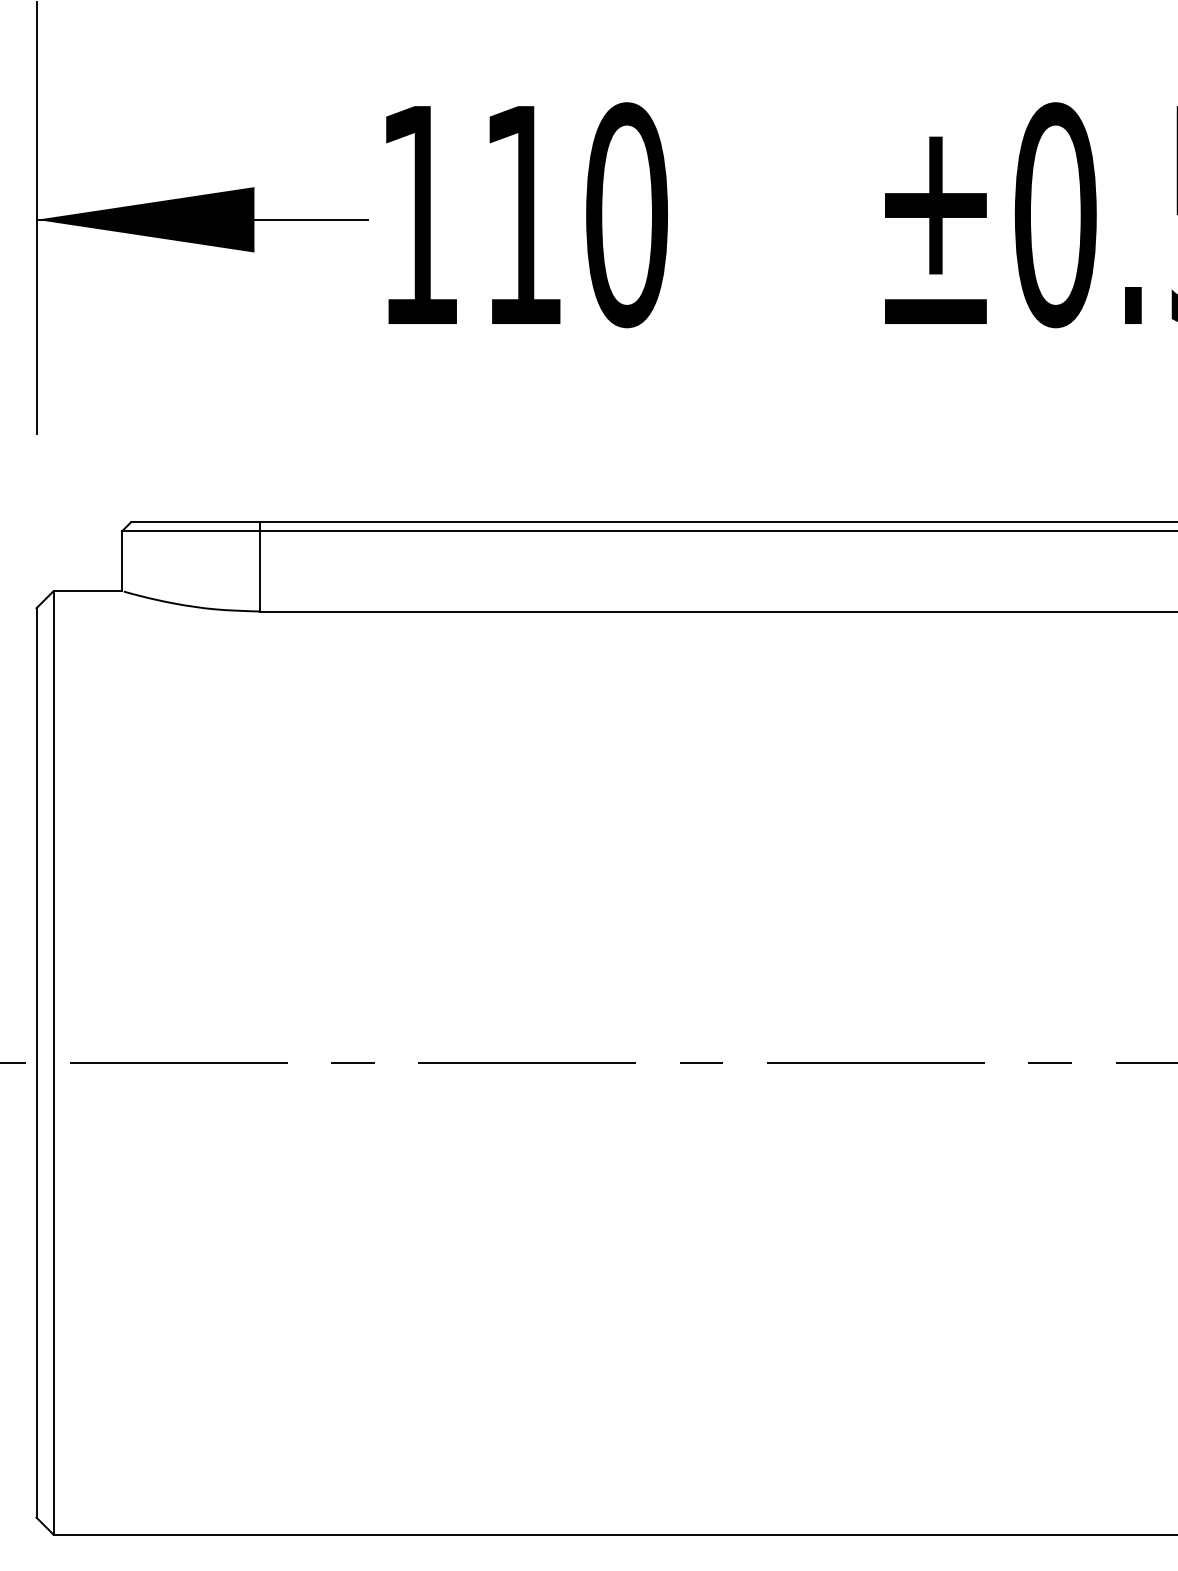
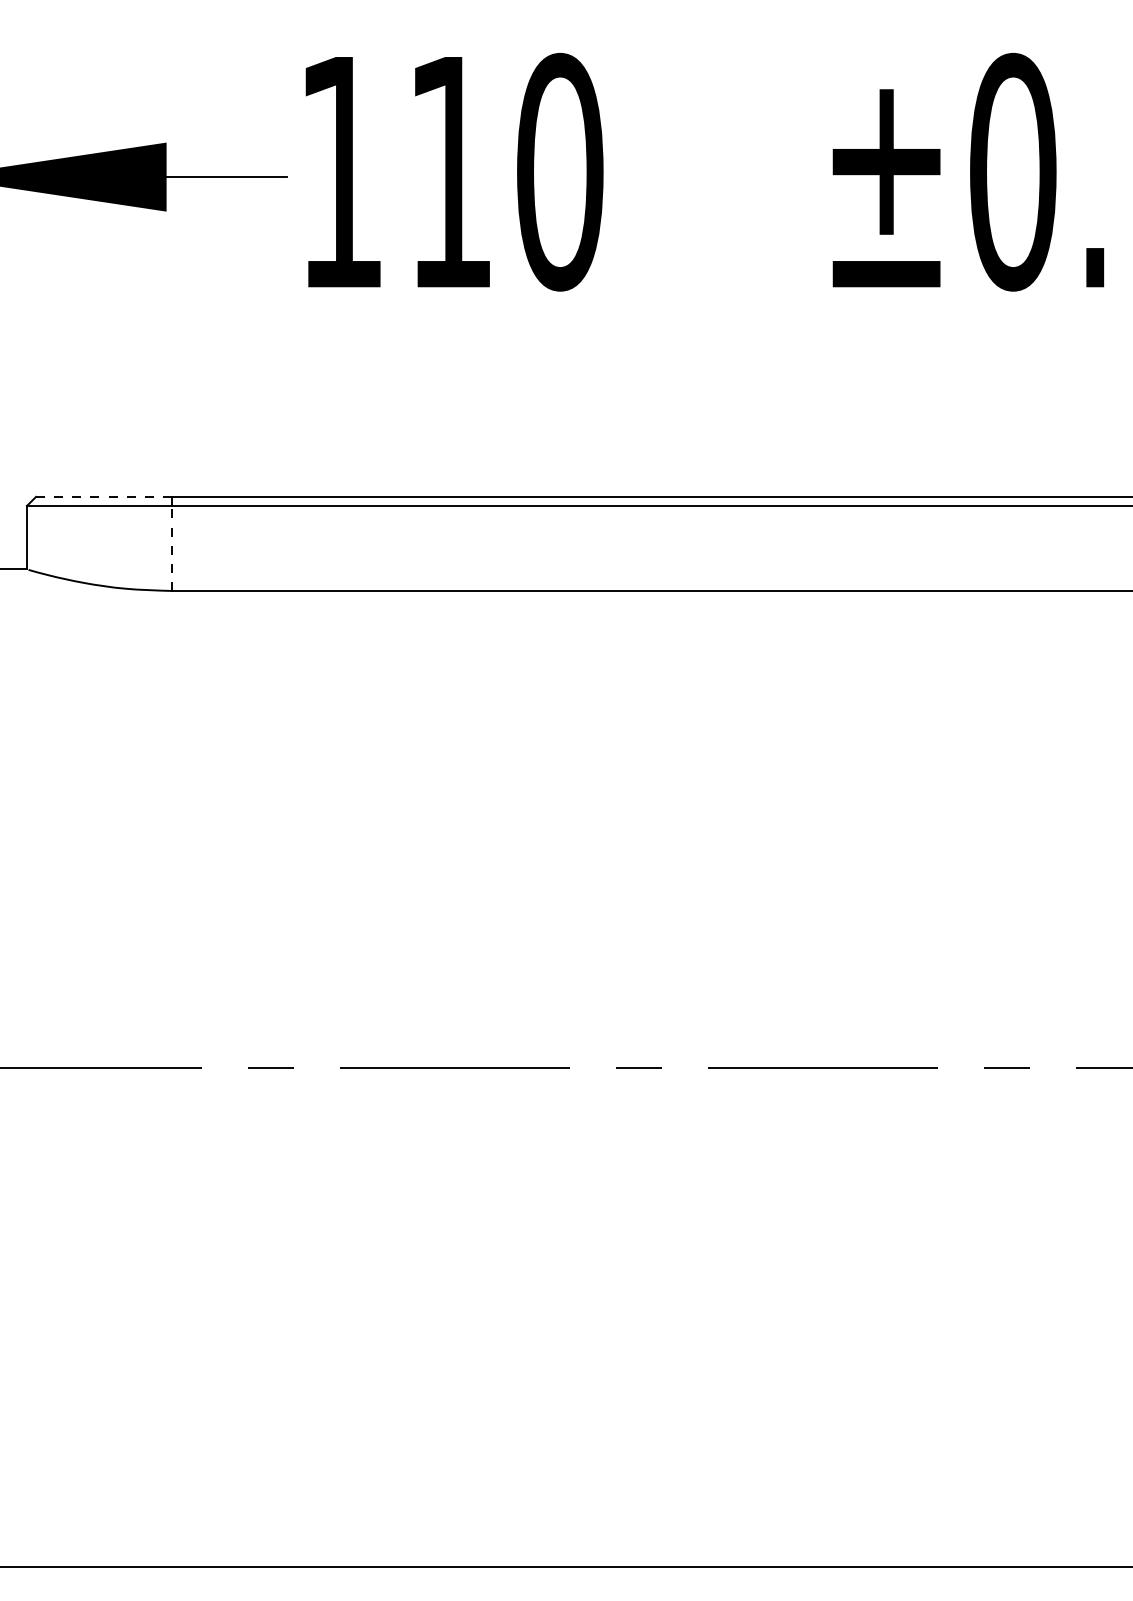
line: (195, 522) -> (104, 496), solid -> dashed
line: (259, 570) -> (171, 547), solid -> dashed

